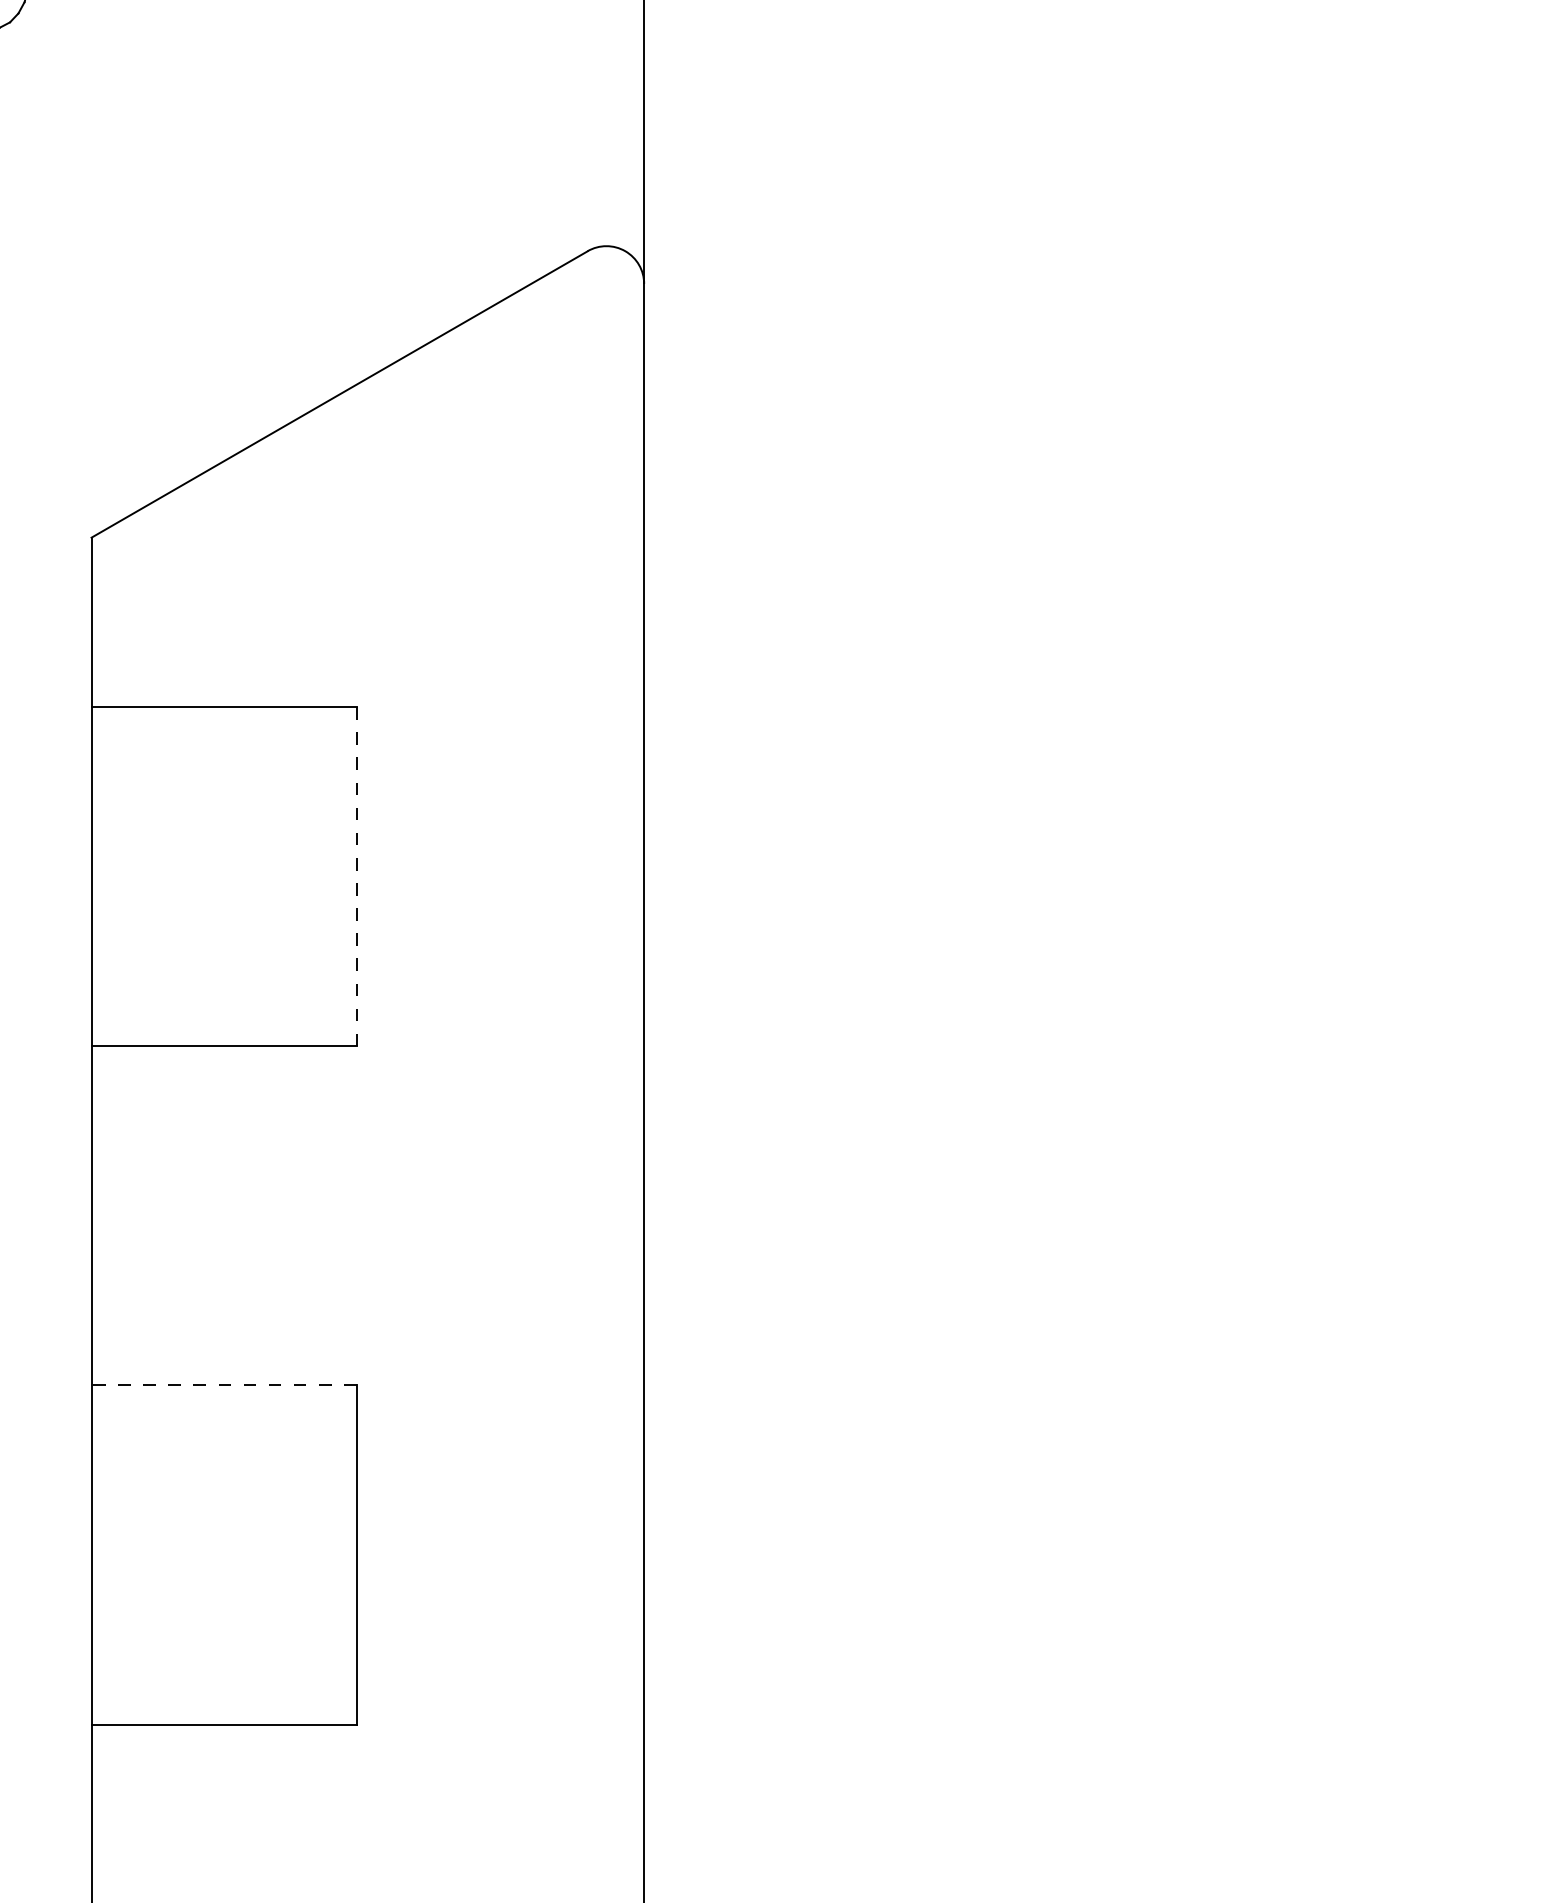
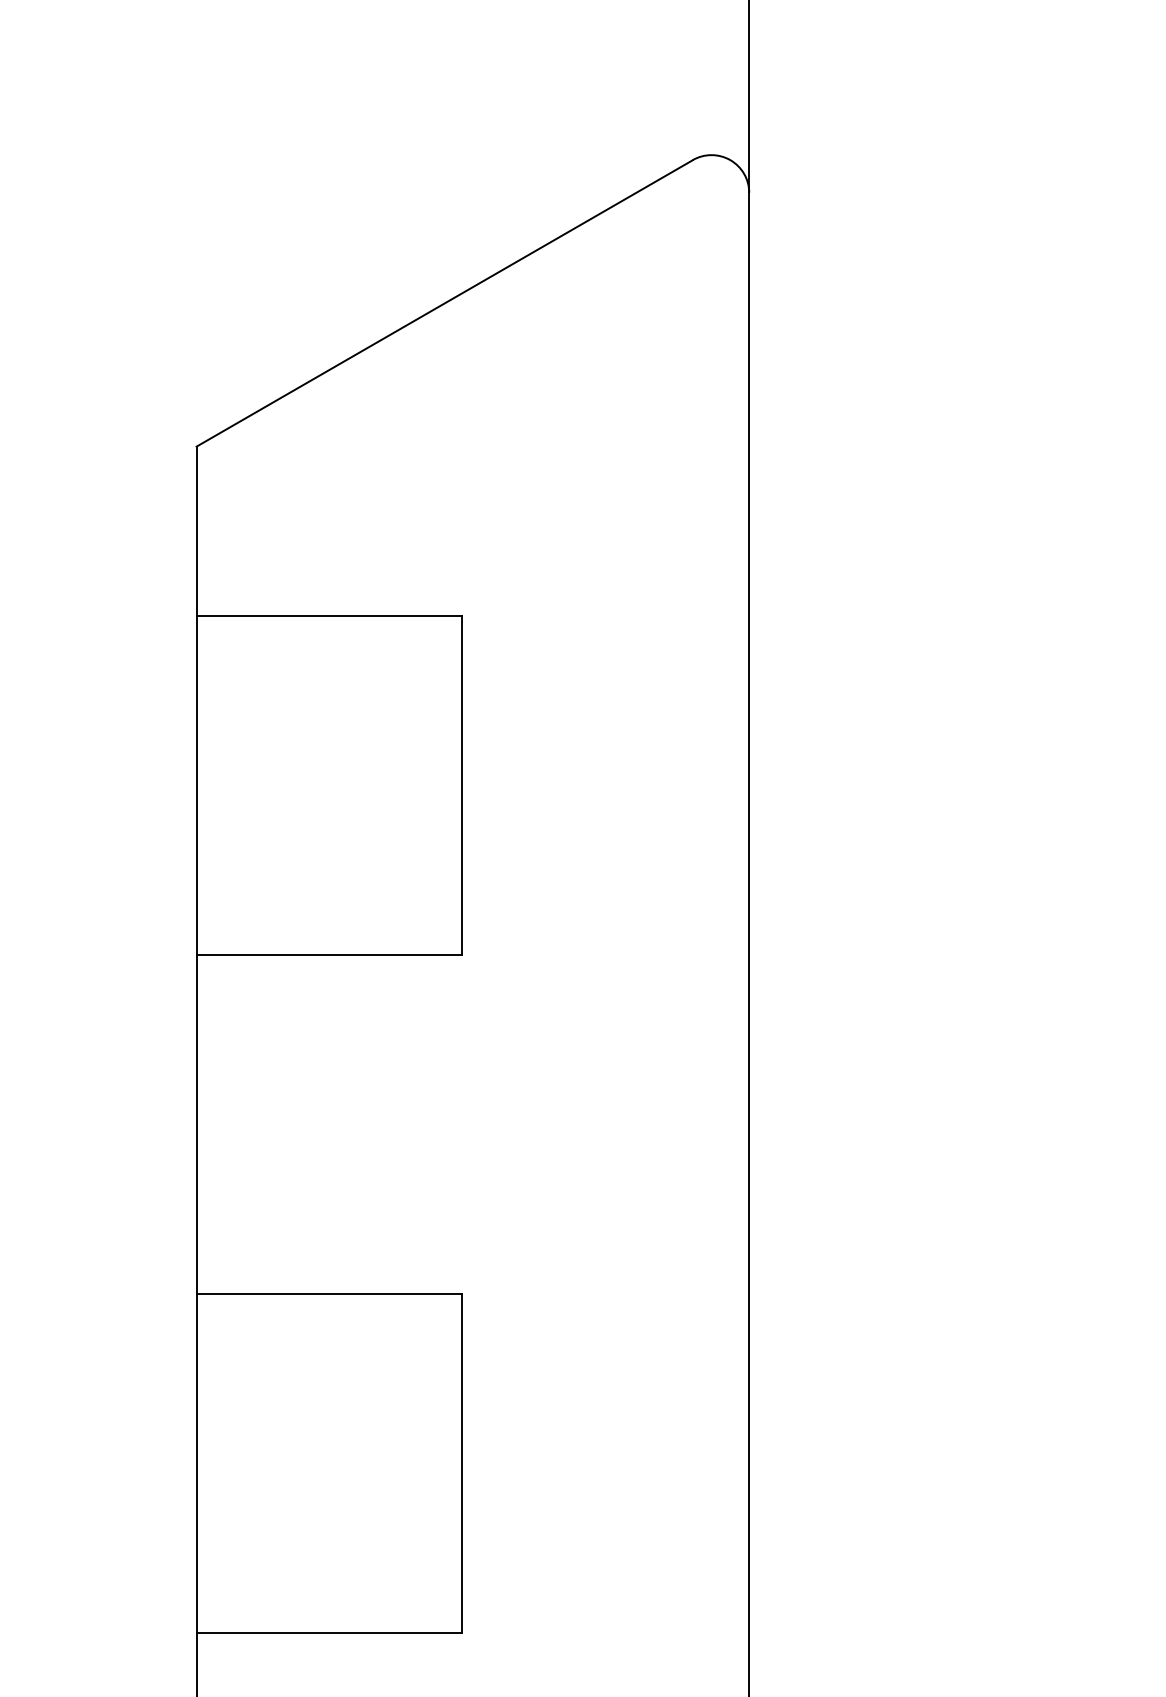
line: (356, 876) -> (461, 785), dashed -> solid
line: (224, 1385) -> (329, 1294), dashed -> solid

